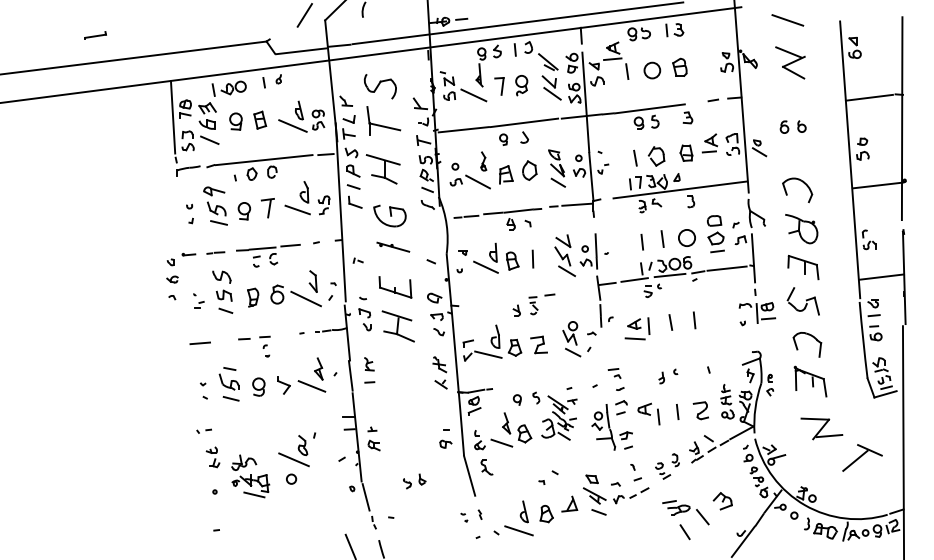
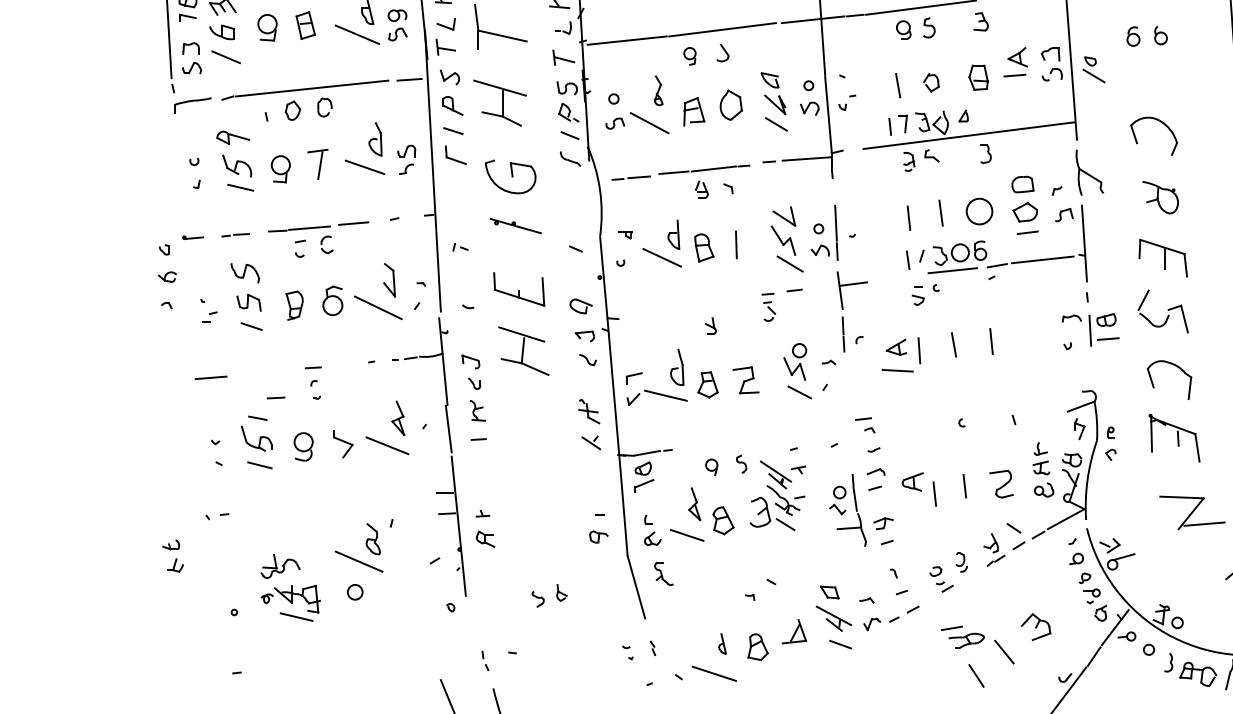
part: (656, 156) -> (931, 82), size x0.6
part: (801, 229) -> (1160, 198), size x0.7
line: (634, 279) -> (896, 277), removed
part: (541, 304) -> (781, 305), moved
part: (364, 319) -> (470, 371), moved
line: (244, 339) -> (276, 398), moved
part: (661, 377) -> (939, 431), removed
part: (212, 457) -> (172, 556), moved
line: (365, 497) -> (471, 621), removed
part: (523, 511) -> (721, 643), size x0.6

